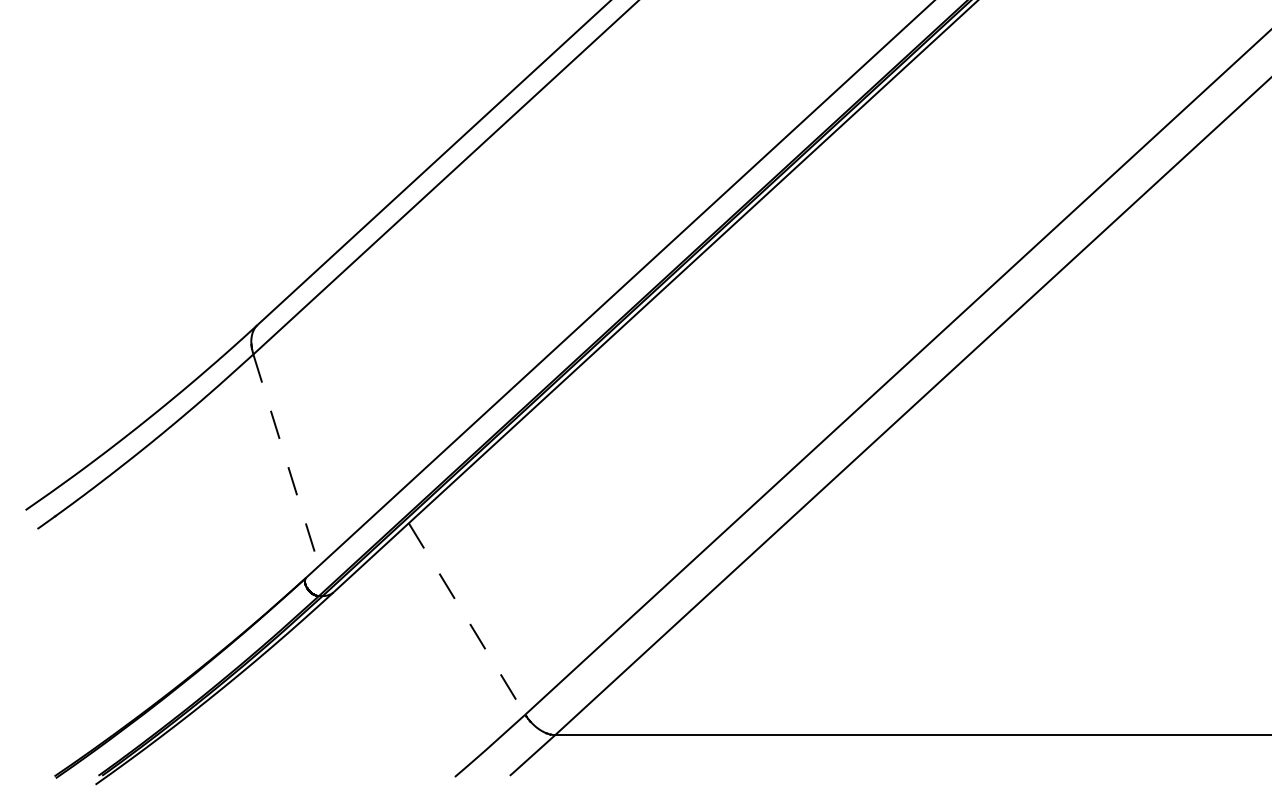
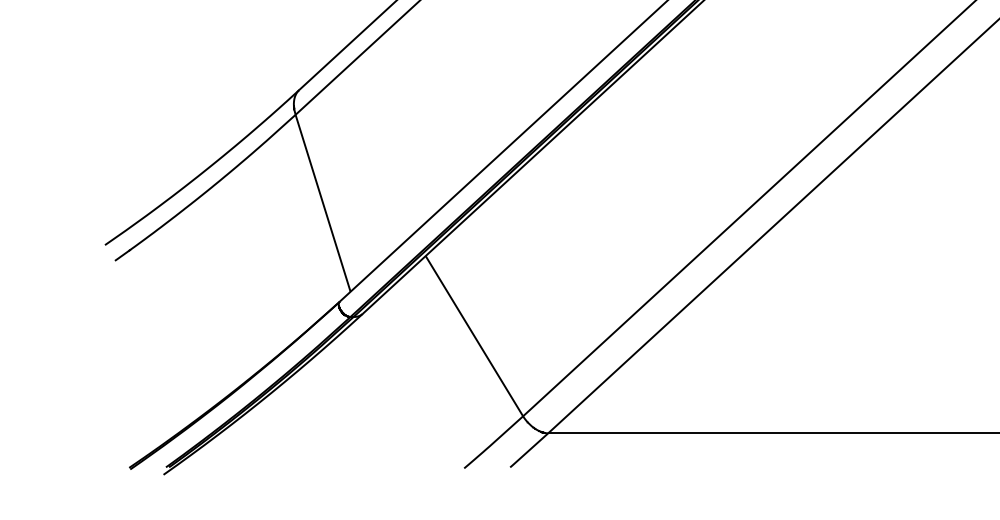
line: (286, 460) -> (323, 203), dashed -> solid
line: (467, 619) -> (474, 336), dashed -> solid

